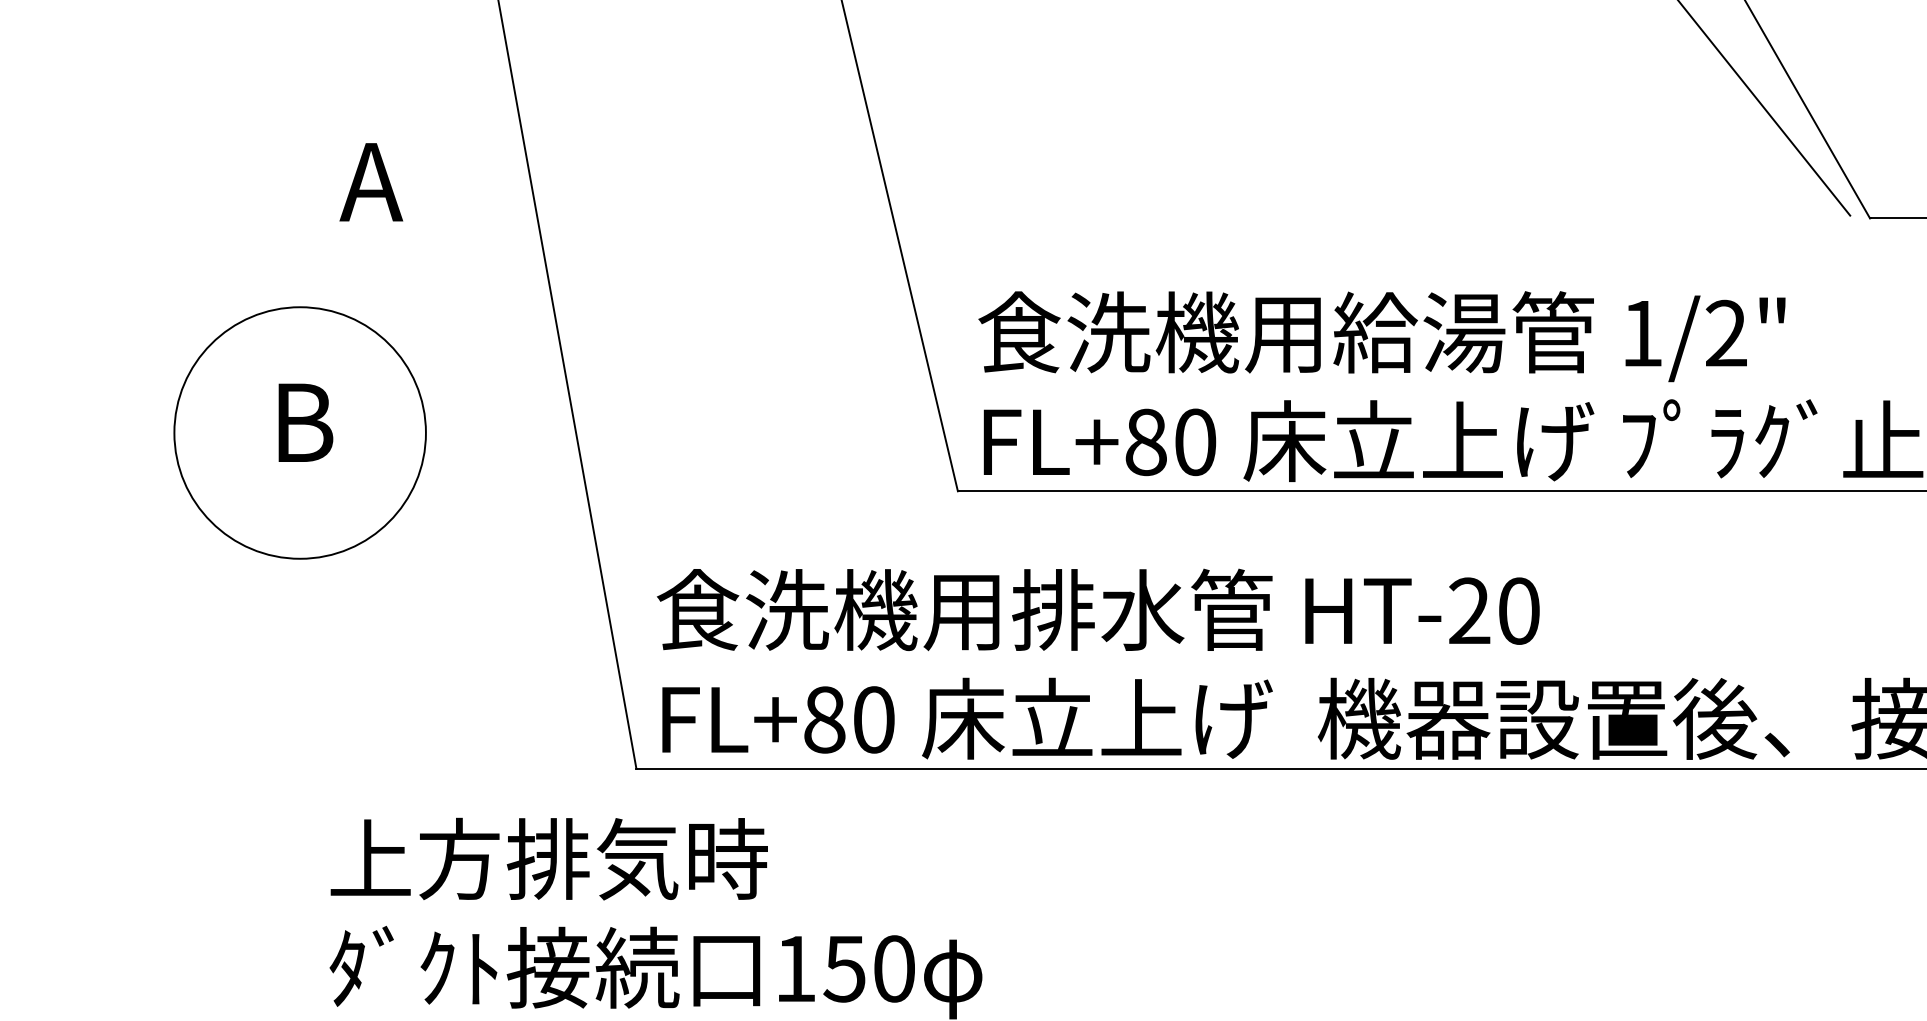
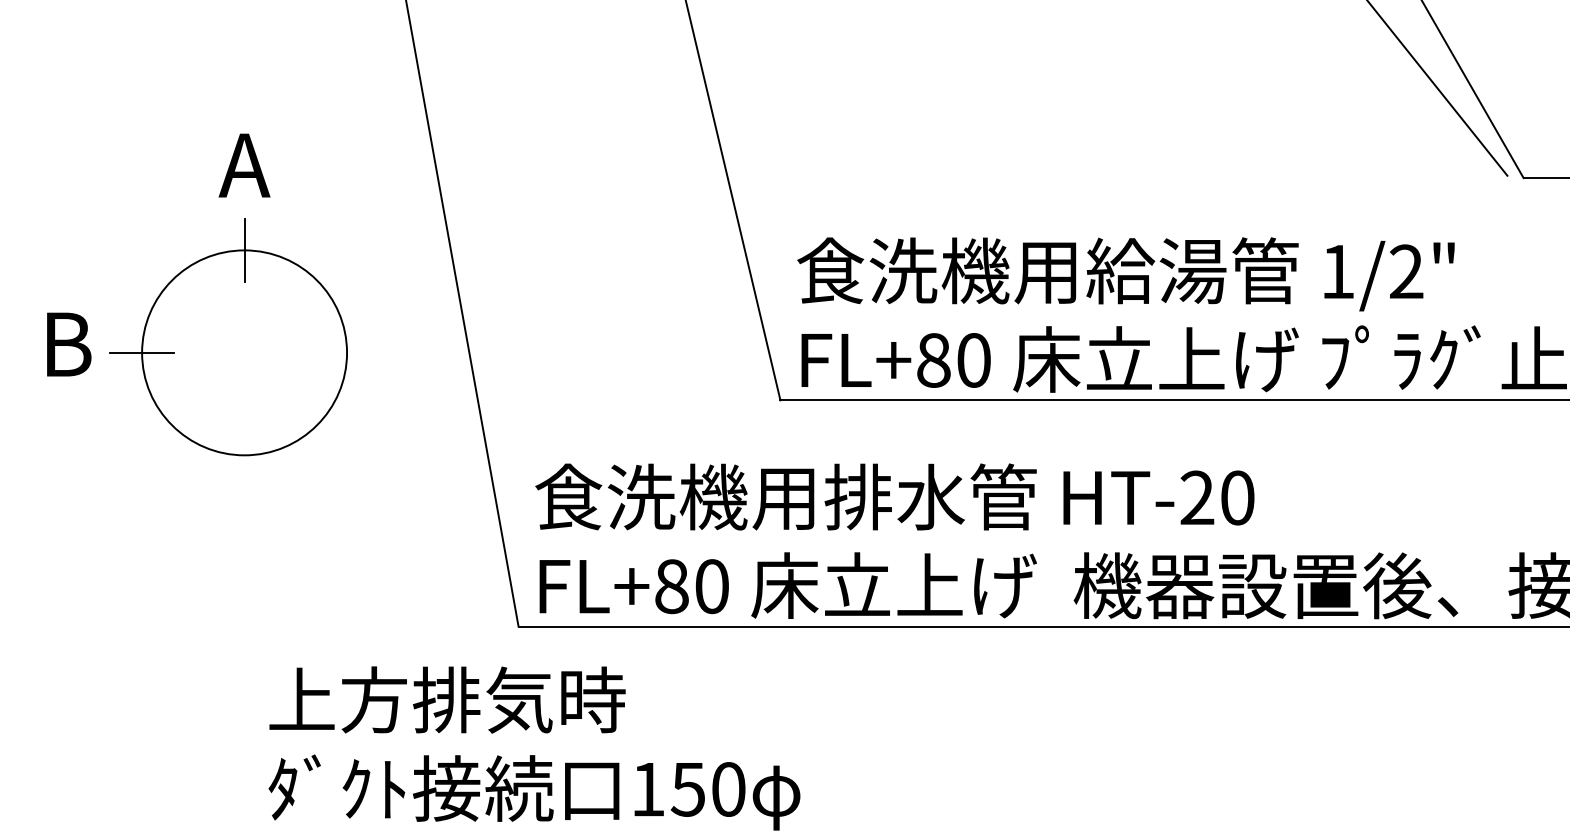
text: (371, 182) -> (244, 165), moved
line: (300, 307) -> (244, 250), added
text: (306, 422) -> (69, 344), moved
line: (173, 432) -> (141, 352), added

